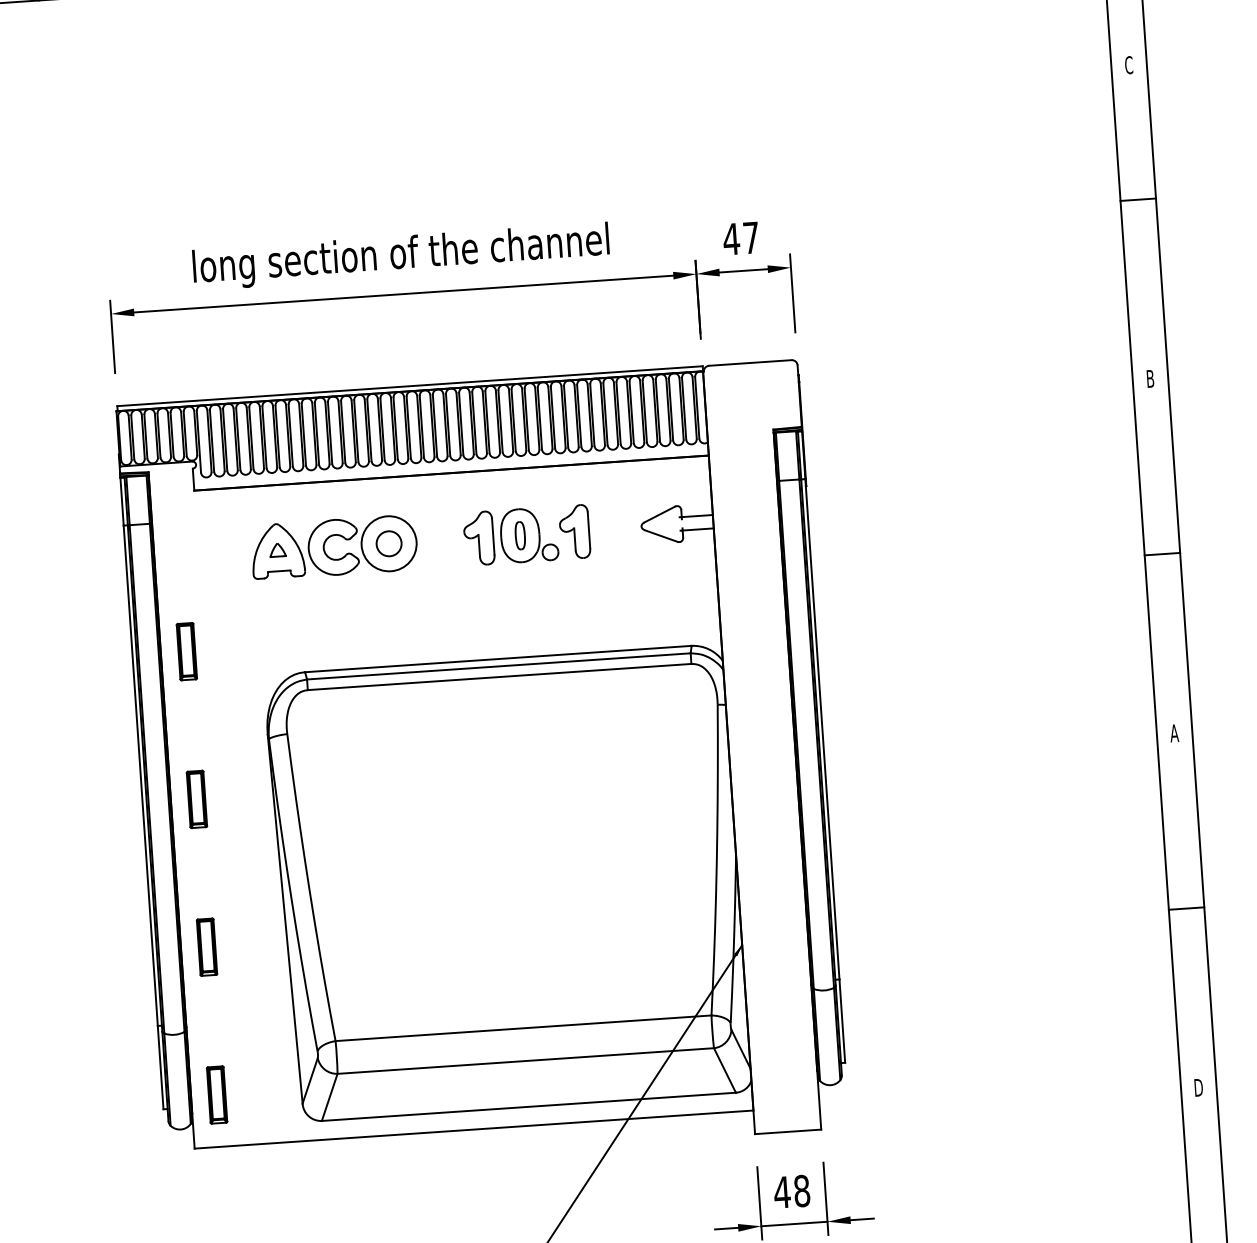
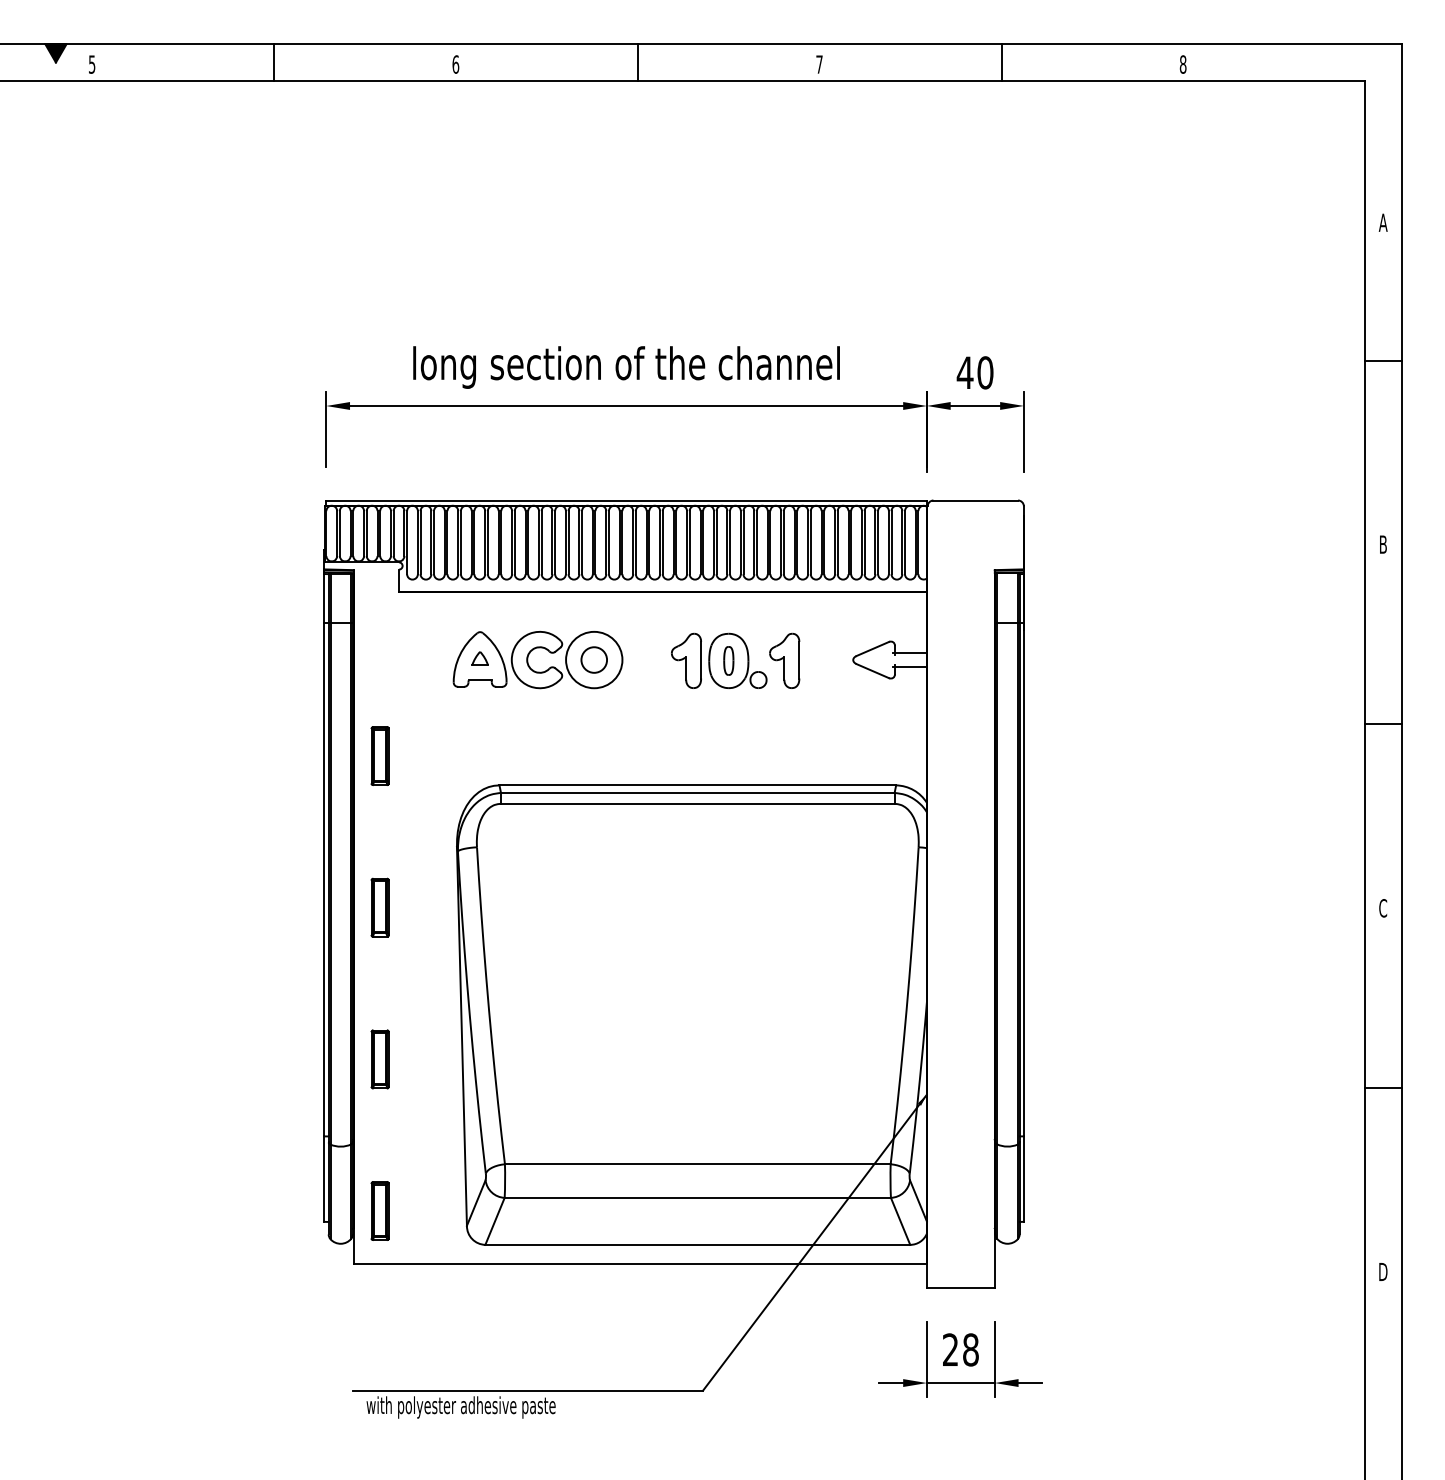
text: (1128, 65) -> (1382, 222), C -> A
text: (751, 237) -> (985, 372), 47 -> 40
text: (1173, 733) -> (1382, 908), A -> C
text: (782, 1192) -> (950, 1349), 48 -> 28

